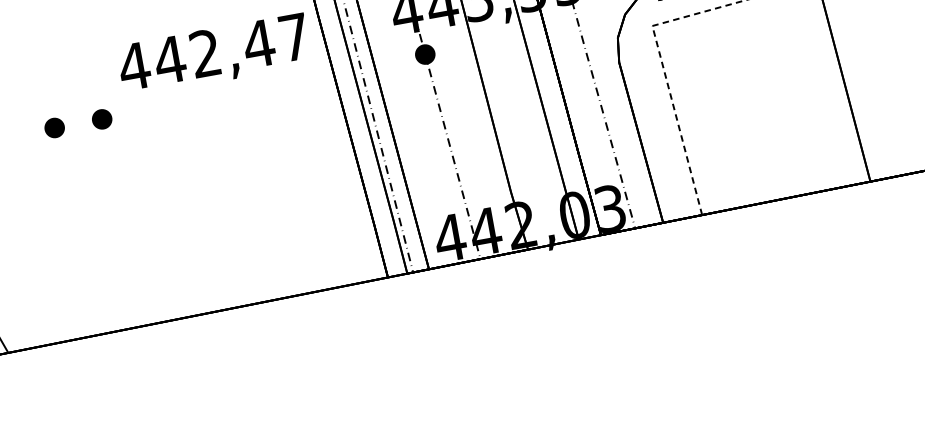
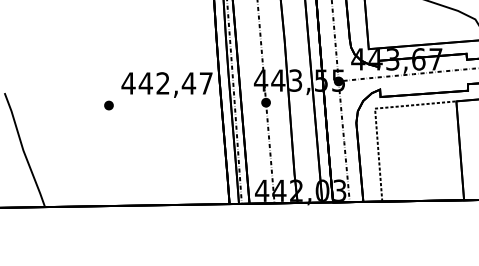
part: (53, 128) -> (85, 105), removed

